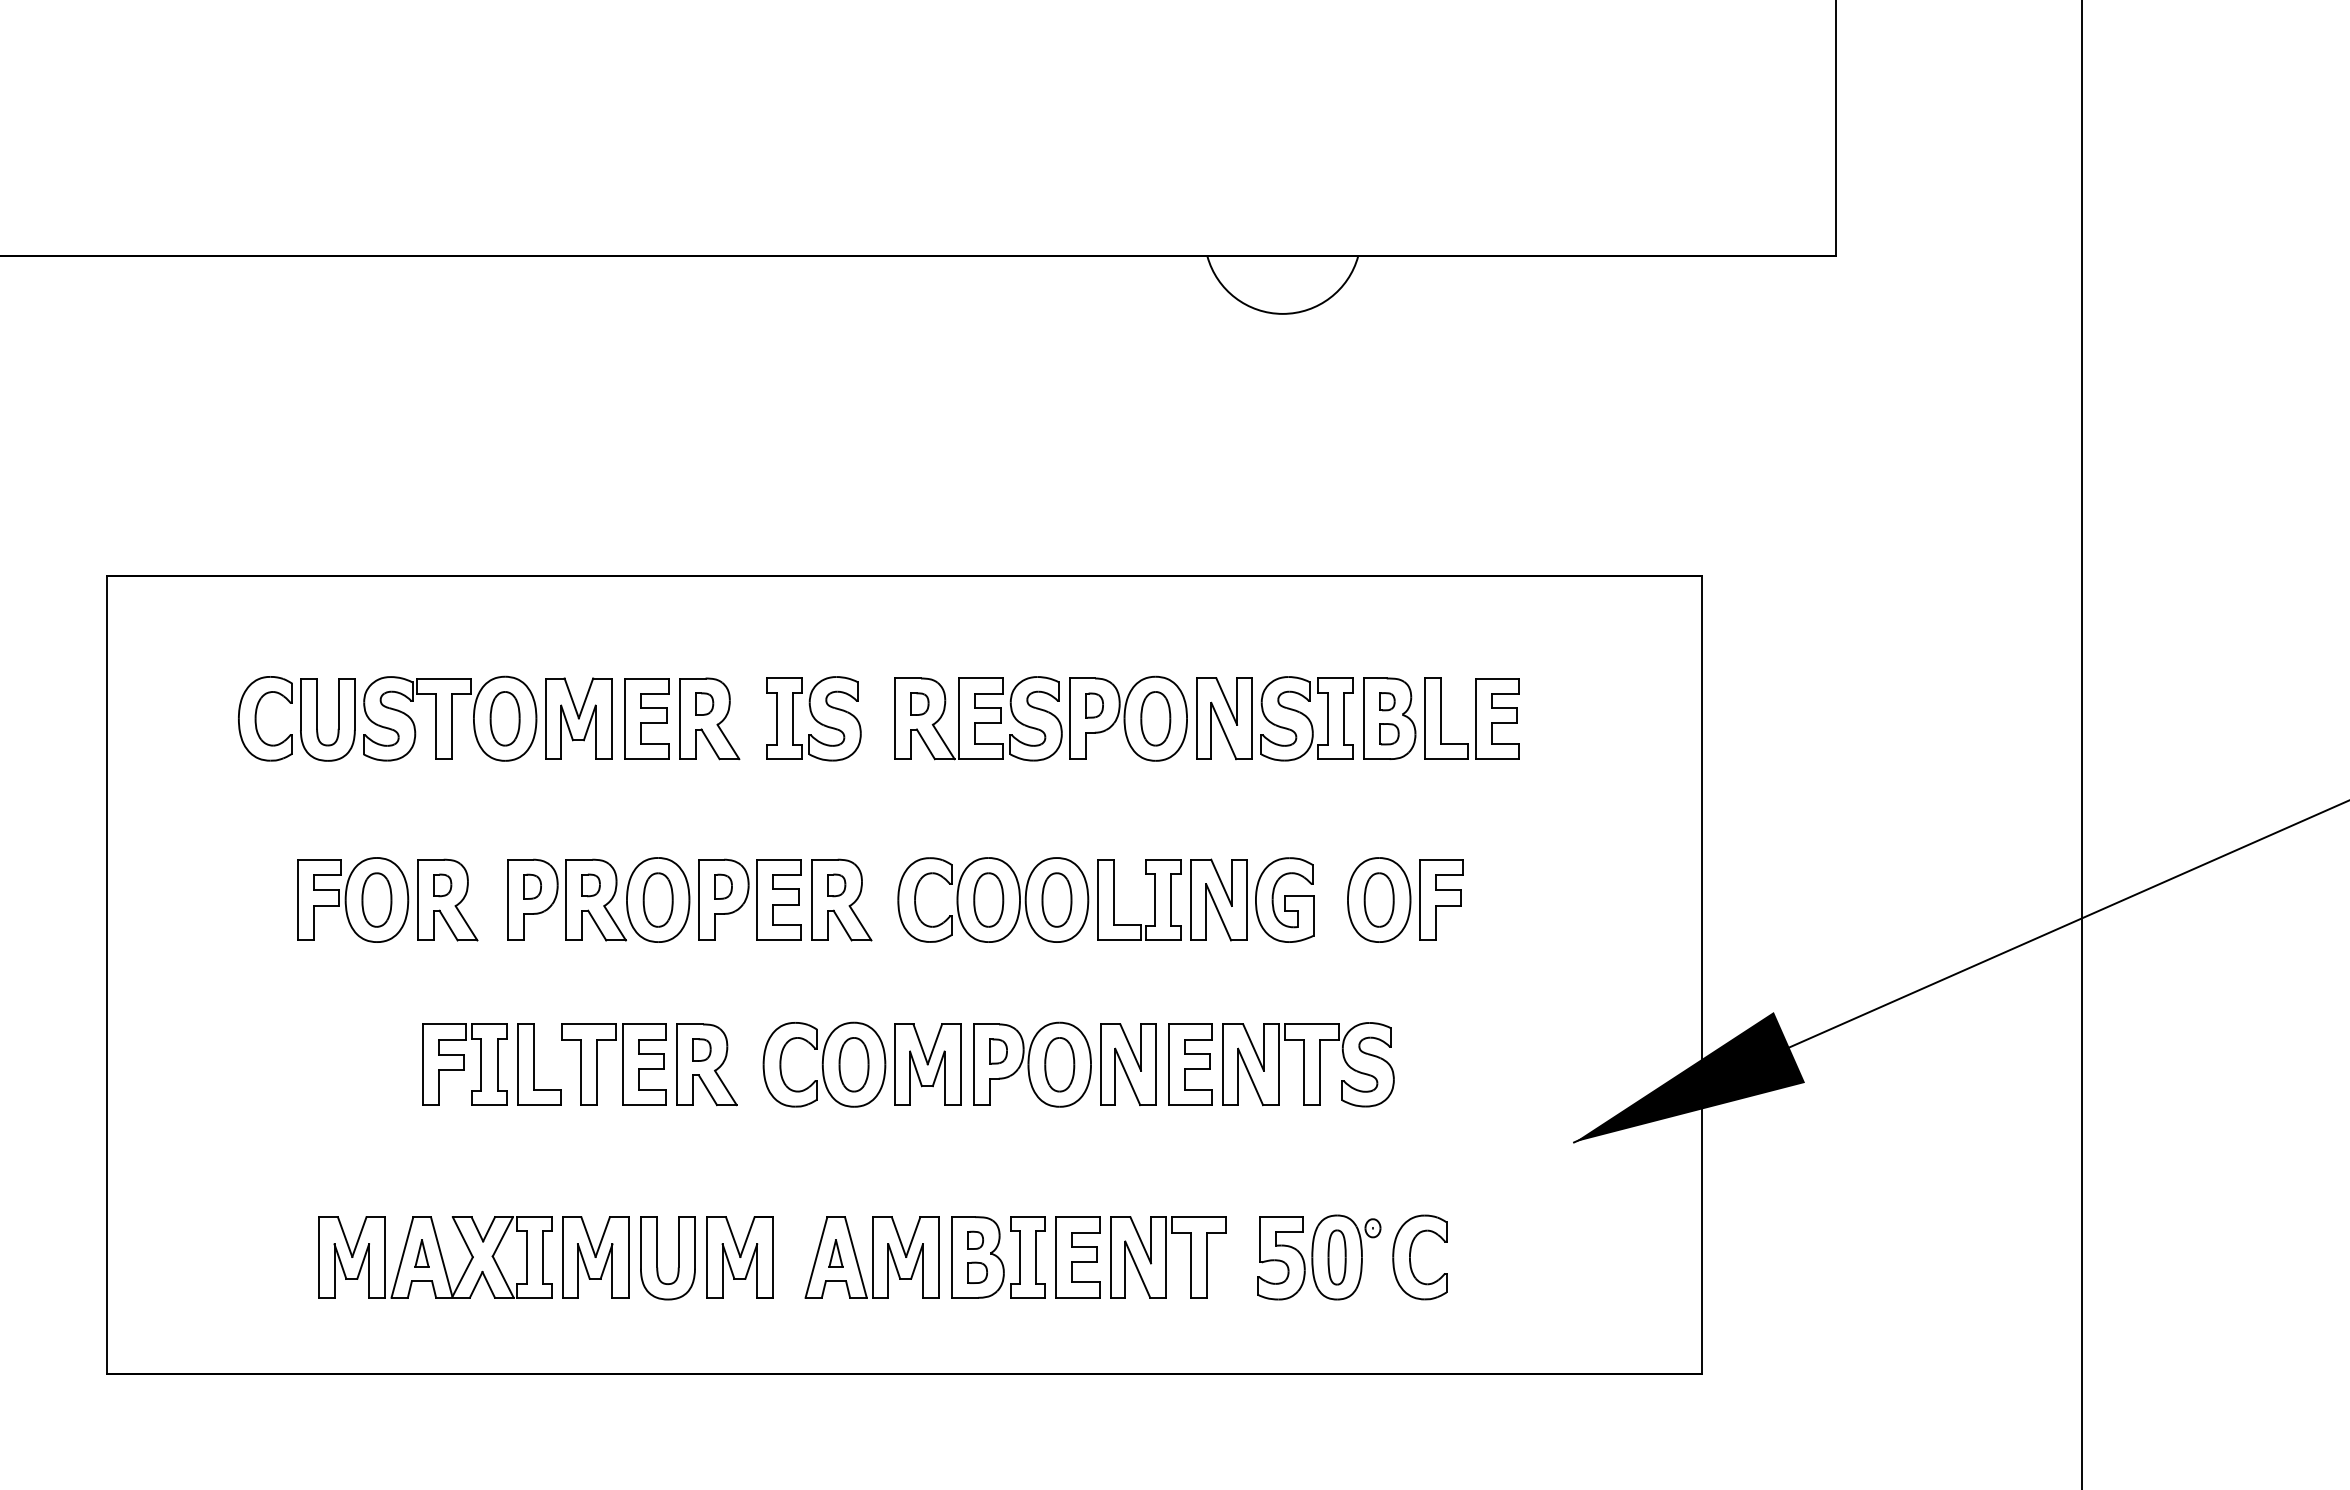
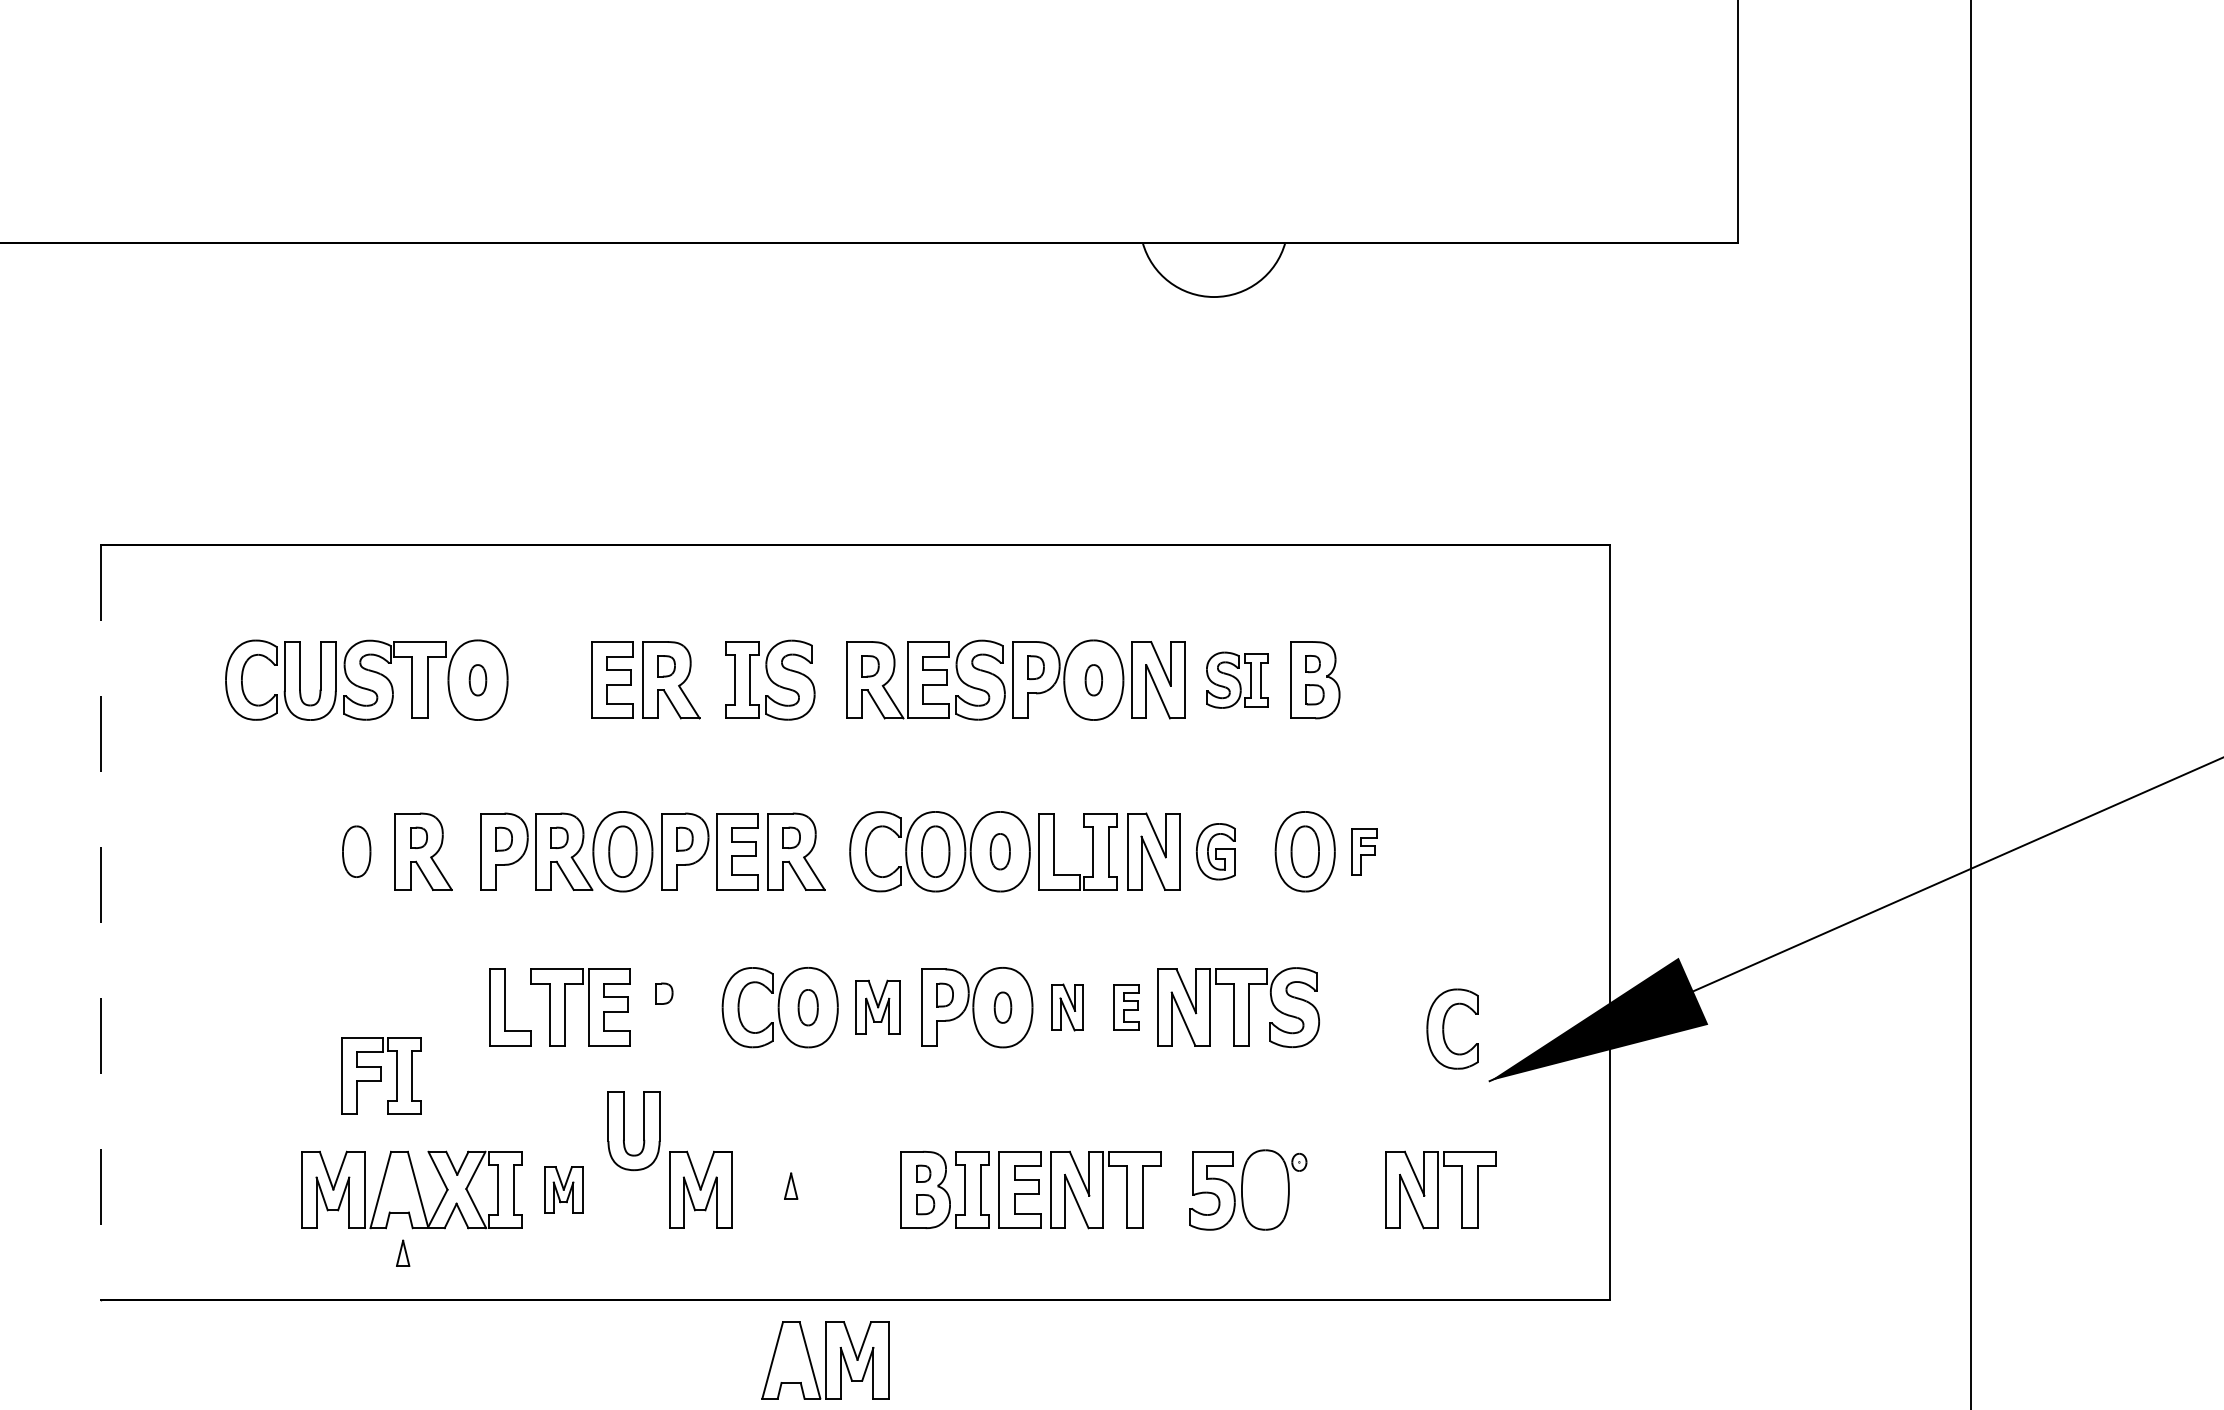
part: (504, 718) -> (477, 679), size x0.6
part: (578, 718) -> (547, 679), removed
part: (1155, 718) -> (1093, 679), size x0.6
part: (1306, 718) -> (1236, 679), size x0.7
part: (1471, 718) -> (1392, 679), removed
part: (353, 899) -> (334, 851), removed
part: (1056, 899) -> (999, 851), size x0.7
part: (1284, 899) -> (1215, 851), size x0.7
part: (1441, 899) -> (1364, 851), size x0.6
line: (107, 975) -> (101, 923), solid -> dashed
part: (464, 1064) -> (380, 1075), moved
part: (706, 1064) -> (668, 1007), removed
part: (853, 1064) -> (807, 1007), size x0.7
part: (927, 1064) -> (877, 1007), size x0.7
part: (1059, 1064) -> (1002, 1007), size x0.6
part: (1128, 1064) -> (1067, 1007), size x0.6
part: (1190, 1064) -> (1126, 1007), size x0.6
part: (421, 1253) -> (402, 1253), moved
part: (595, 1257) -> (563, 1190), size x0.6
part: (871, 1257) -> (824, 1360), moved
part: (1336, 1257) -> (1264, 1190), removed
part: (1410, 1257) -> (1443, 1029), moved
part: (1522, 1257) -> (1440, 1190), added
part: (657, 1258) -> (624, 1131), moved

